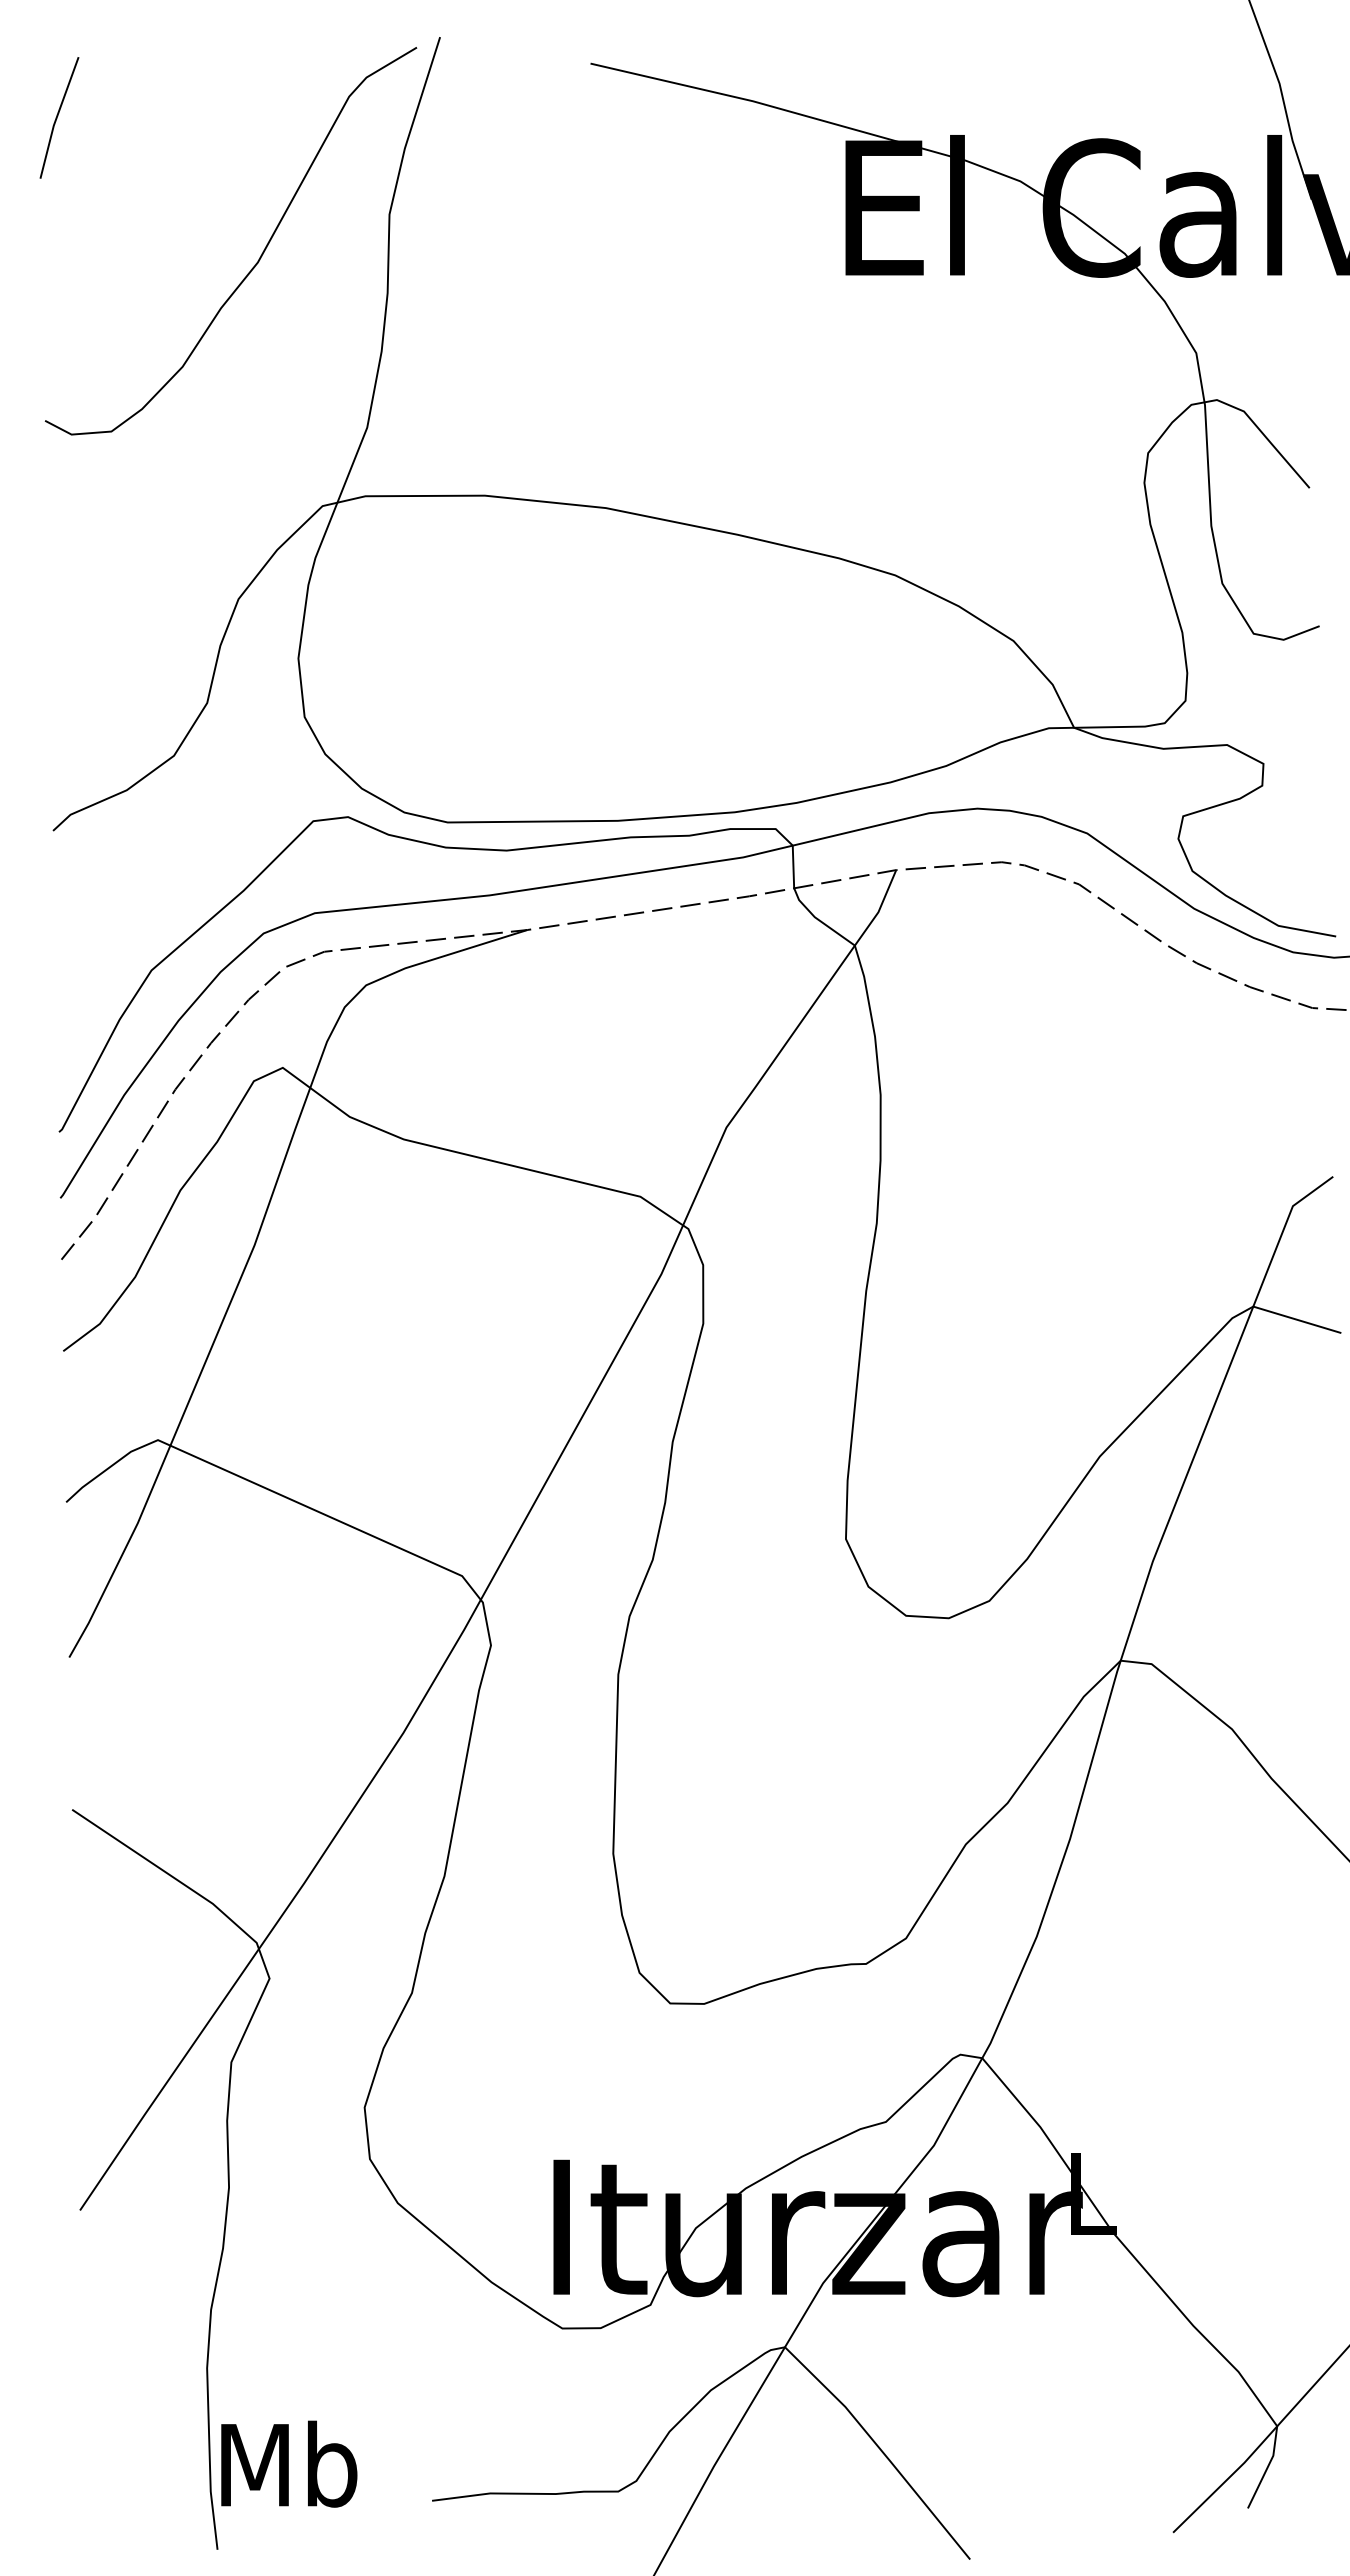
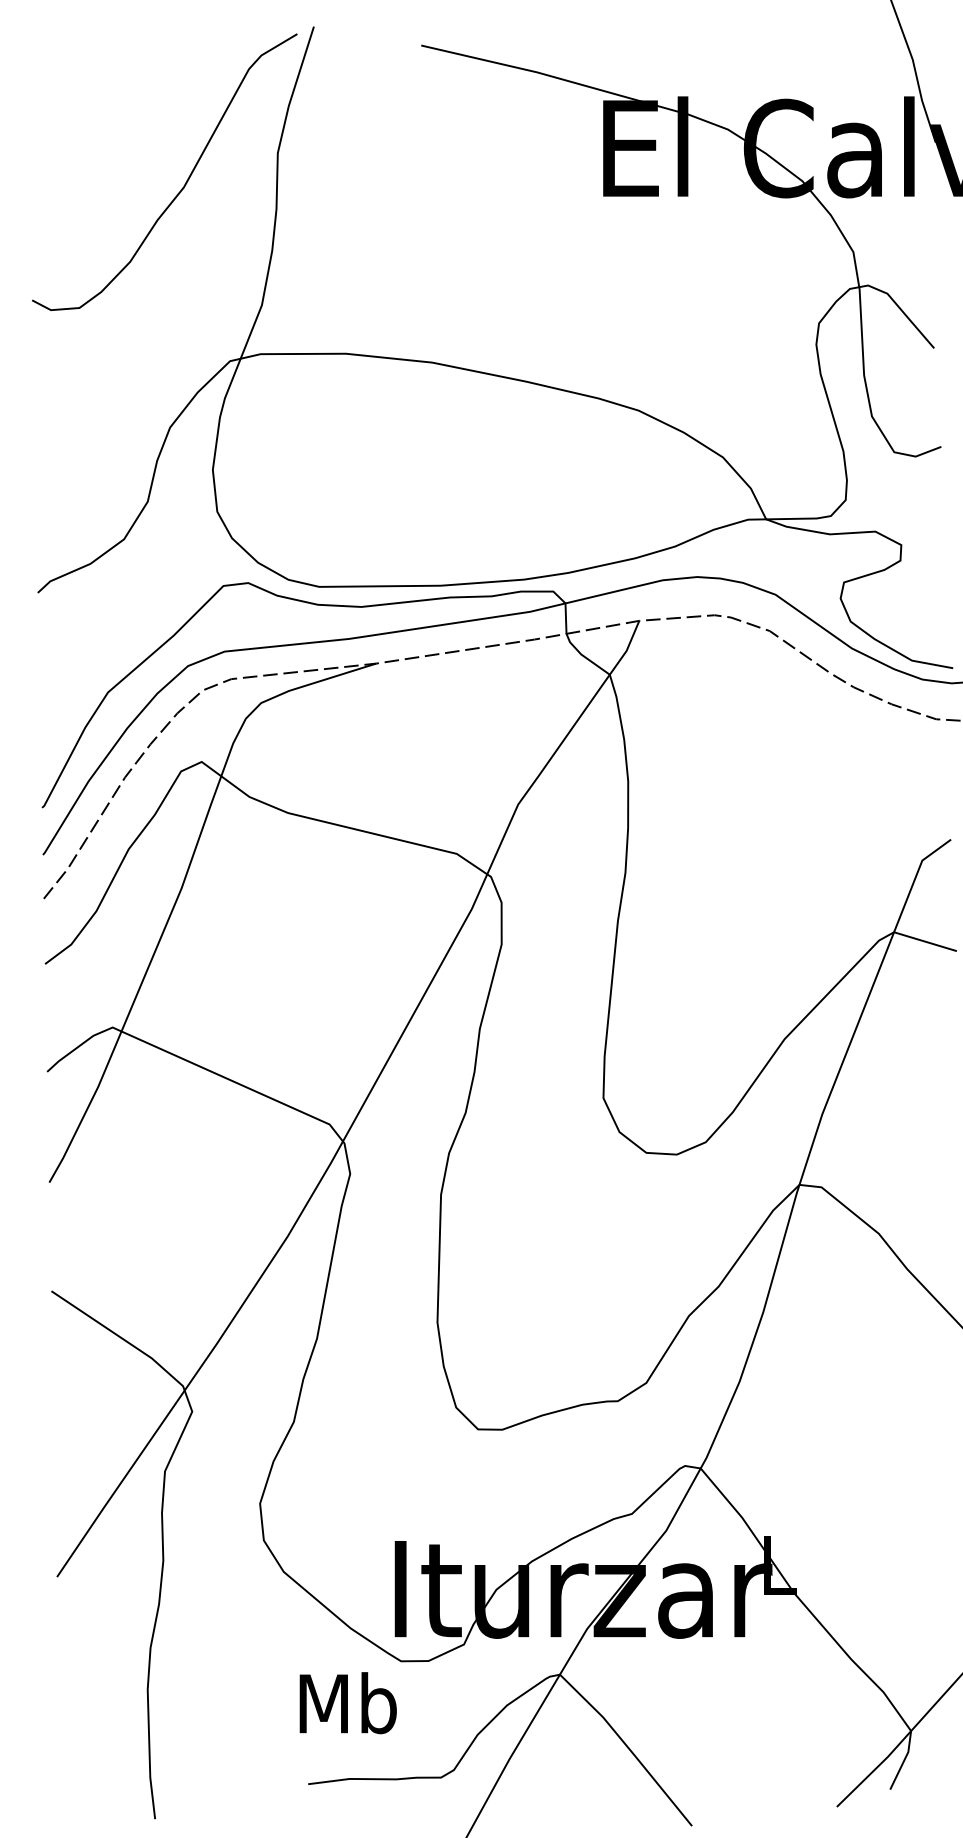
line: (58, 116) -> (41, 83), removed
text: (289, 2463) -> (348, 1702), moved

